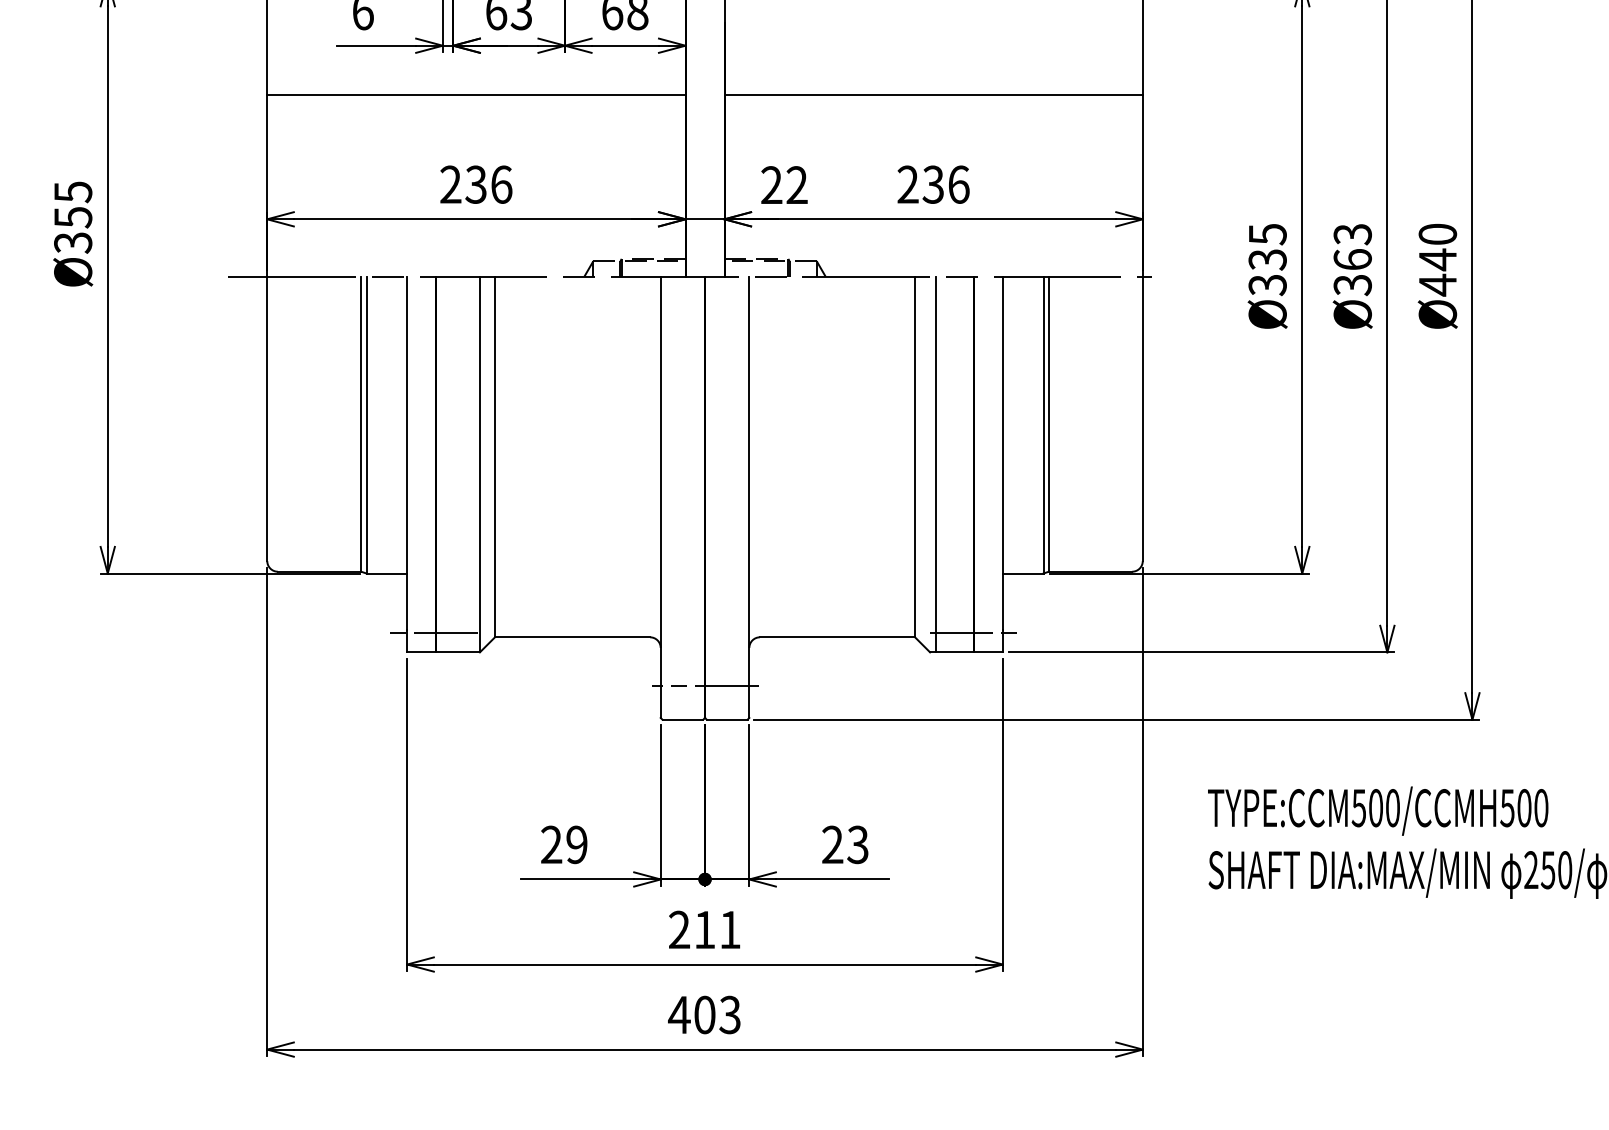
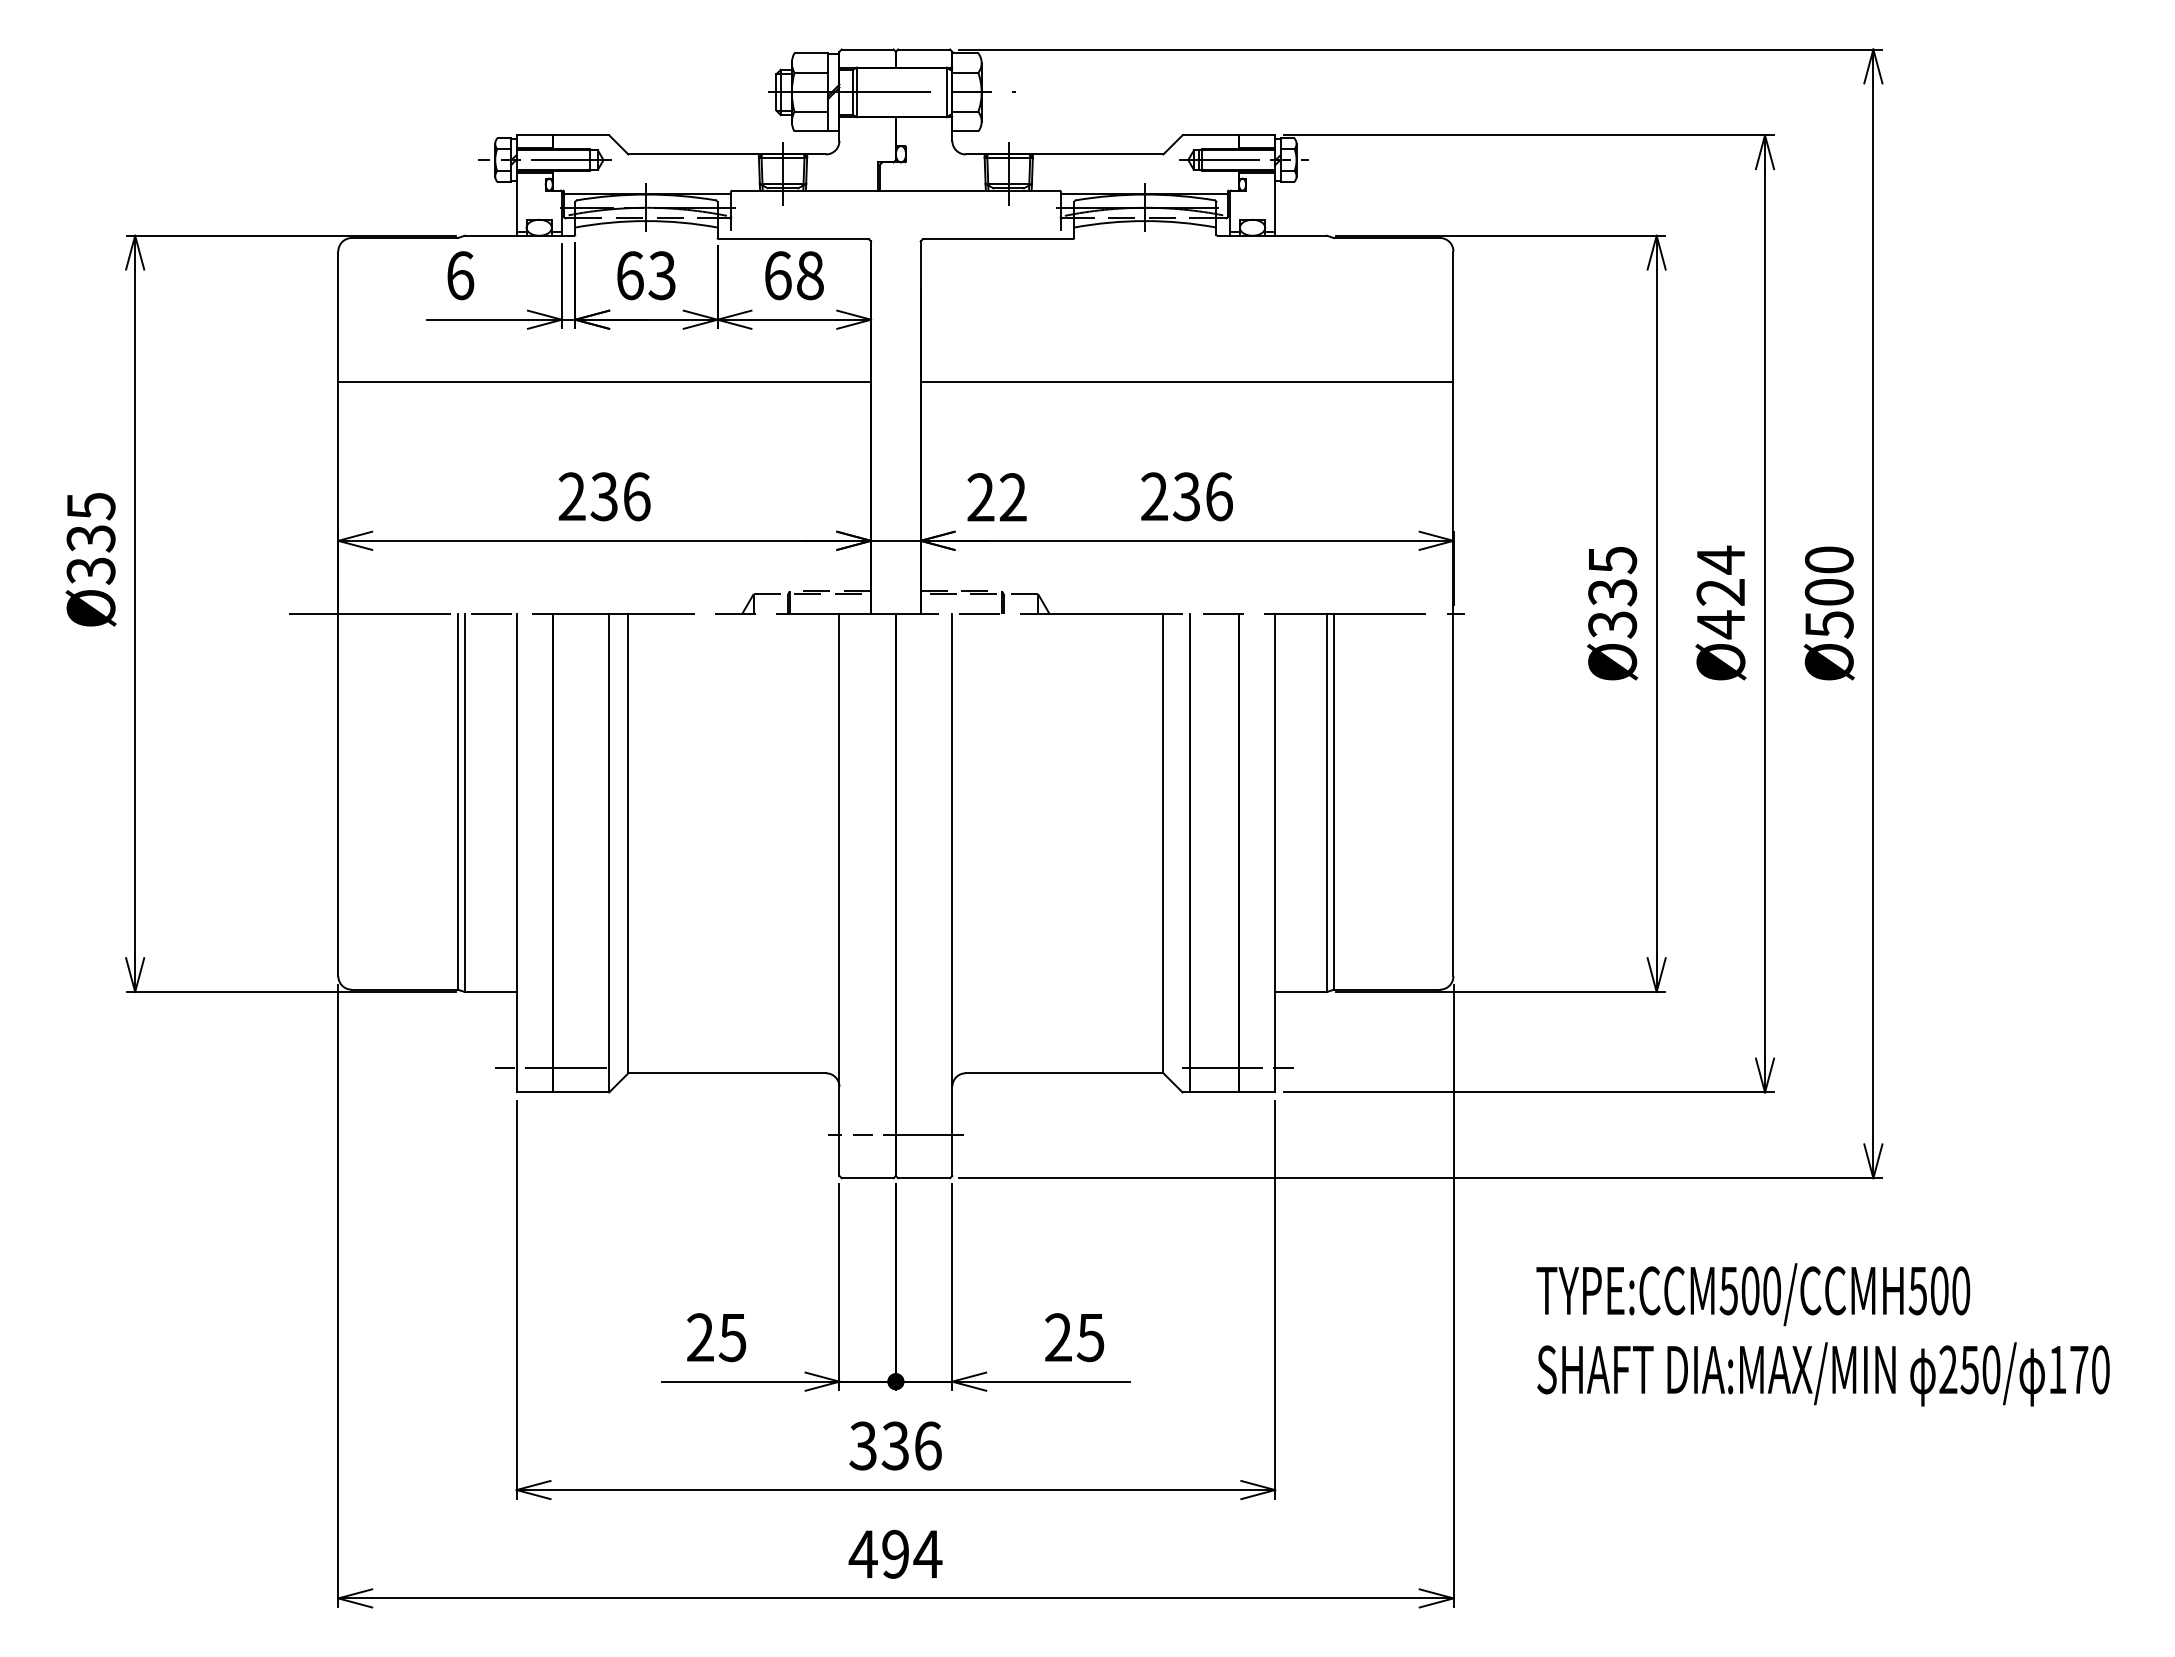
text: (72, 217) -> (90, 538), Ø355 -> Ø335
text: (1352, 259) -> (1720, 592), Ø363 -> Ø424
text: (1437, 272) -> (1828, 608), Ø440 -> Ø500
text: (576, 844) -> (732, 1337), 29 -> 25
text: (857, 844) -> (1090, 1337), 23 -> 25
text: (704, 929) -> (895, 1445), 211 -> 336
text: (718, 1014) -> (912, 1553), 403 -> 494

